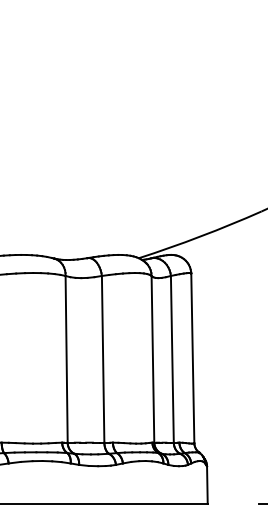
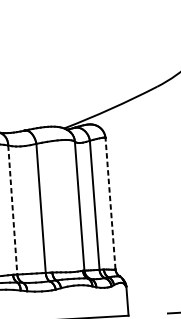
line: (192, 358) -> (110, 203), solid -> dashed
line: (66, 359) -> (12, 210), solid -> dashed

